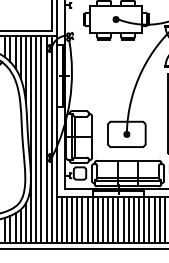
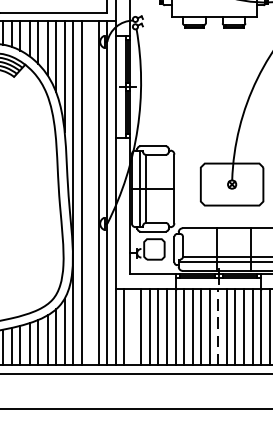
line: (41, 139) -> (90, 192), removed
line: (118, 219) -> (218, 325), solid -> dashed
line: (67, 220) -> (133, 327), removed

